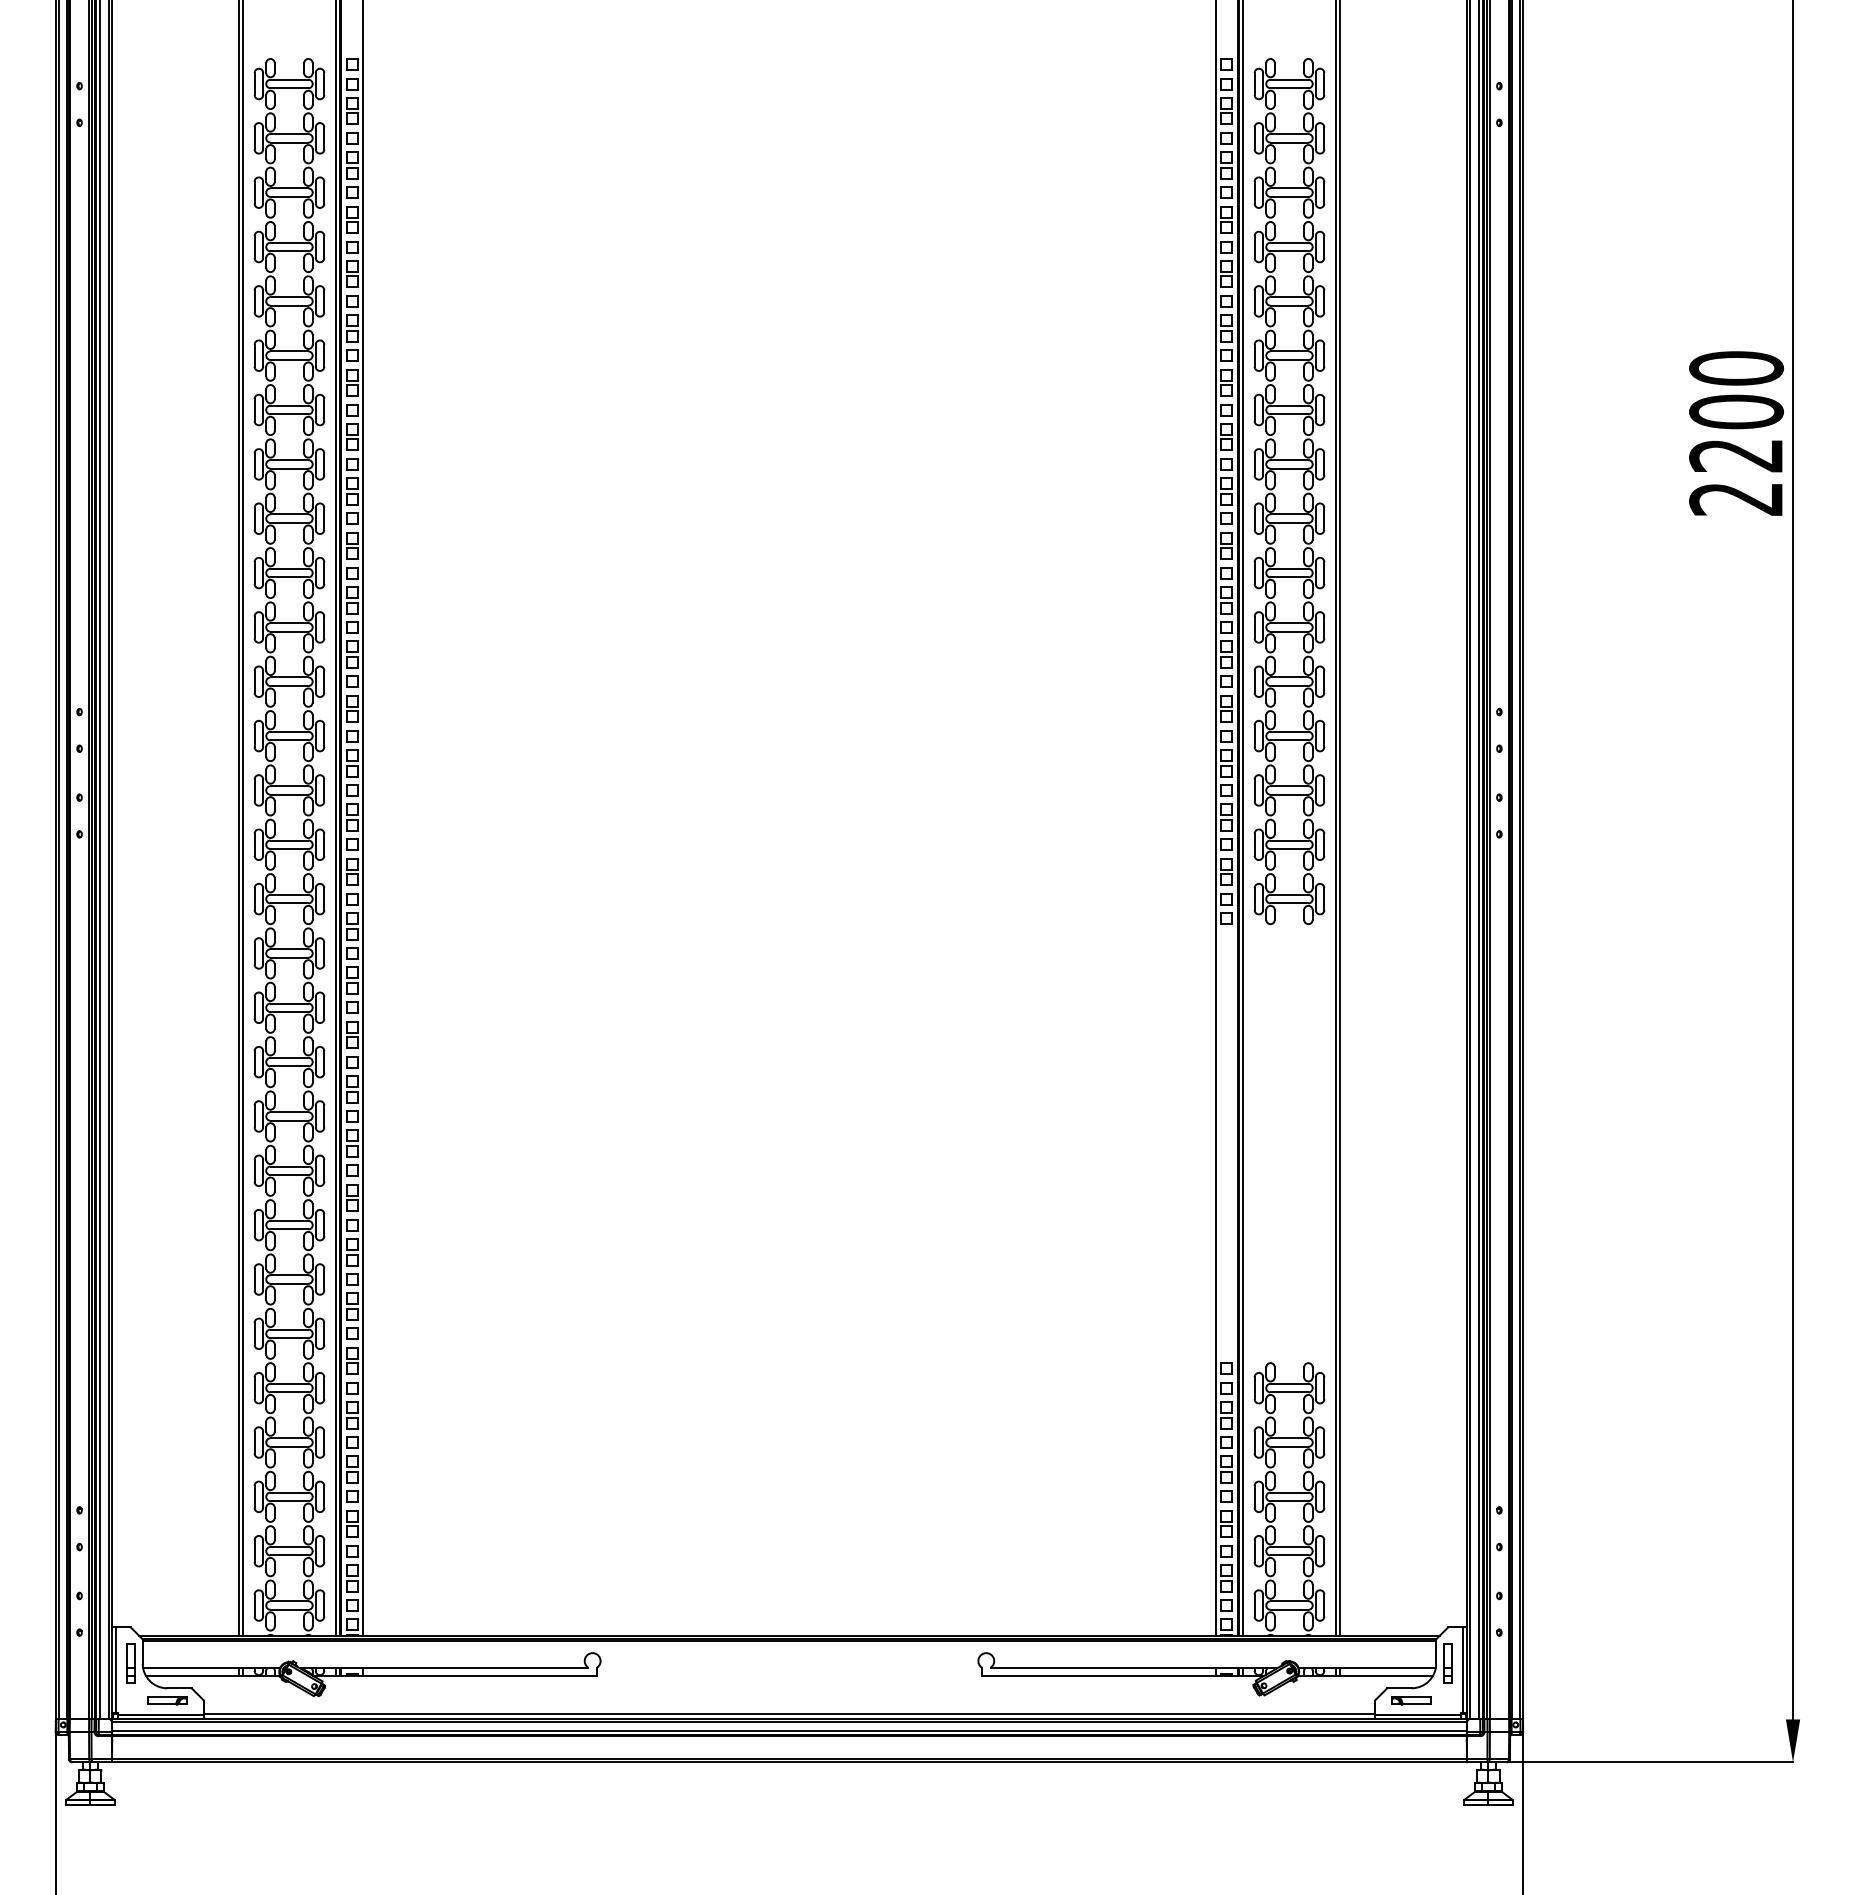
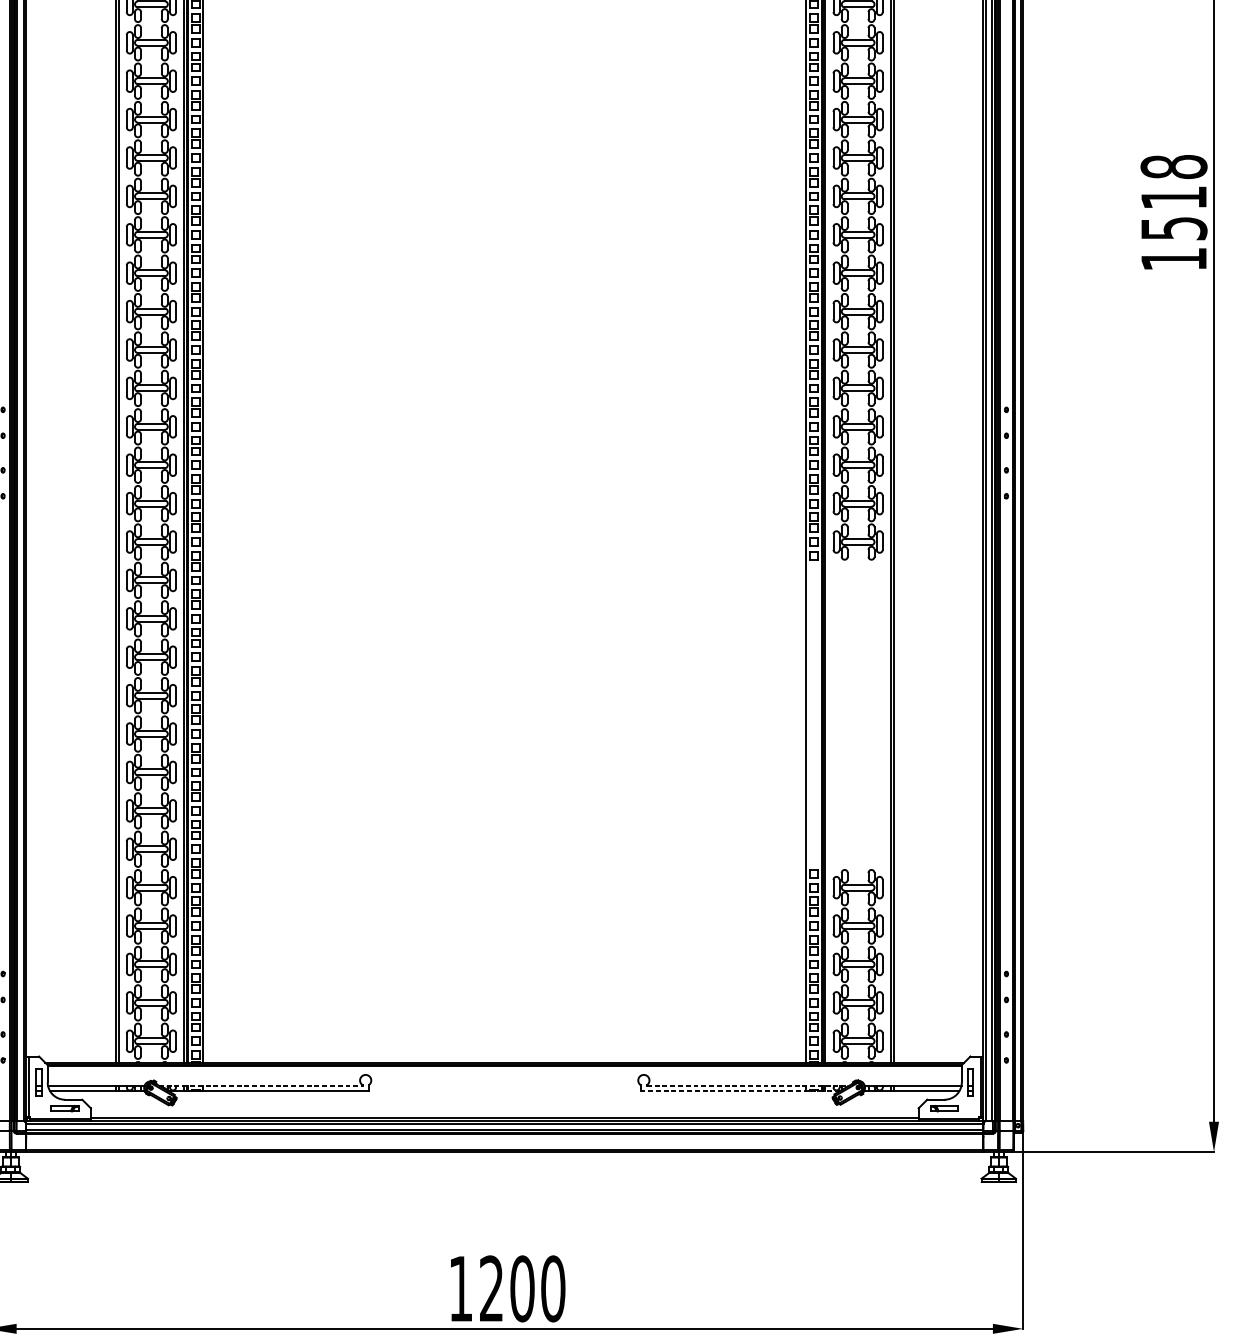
text: (1736, 433) -> (1174, 212), 2200 -> 1518
line: (444, 1668) -> (260, 1085), solid -> dashed
line: (1134, 1668) -> (748, 1085), solid -> dashed
line: (1122, 1676) -> (740, 1091), solid -> dashed

